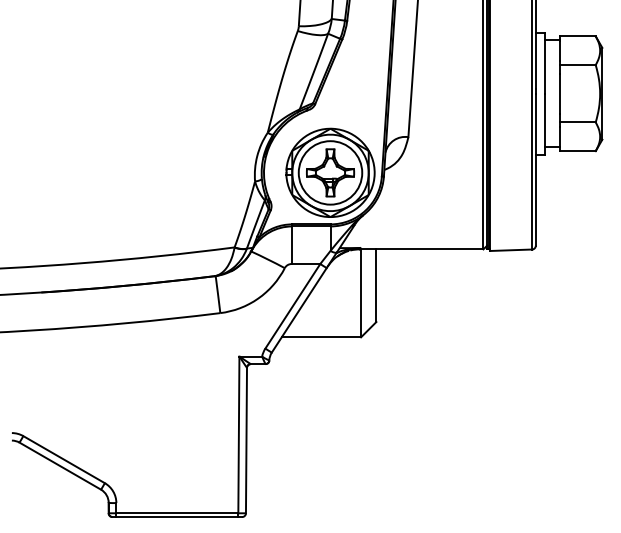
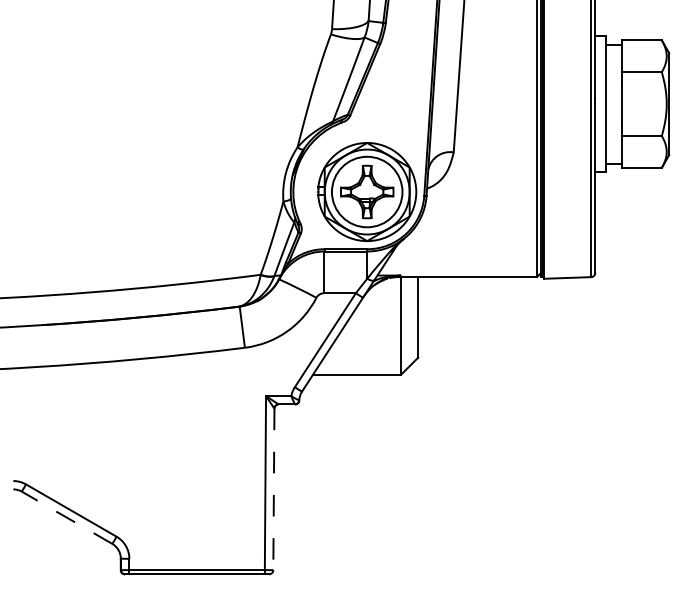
line: (246, 440) -> (273, 489), solid -> dashed
line: (59, 465) -> (66, 517), solid -> dashed

